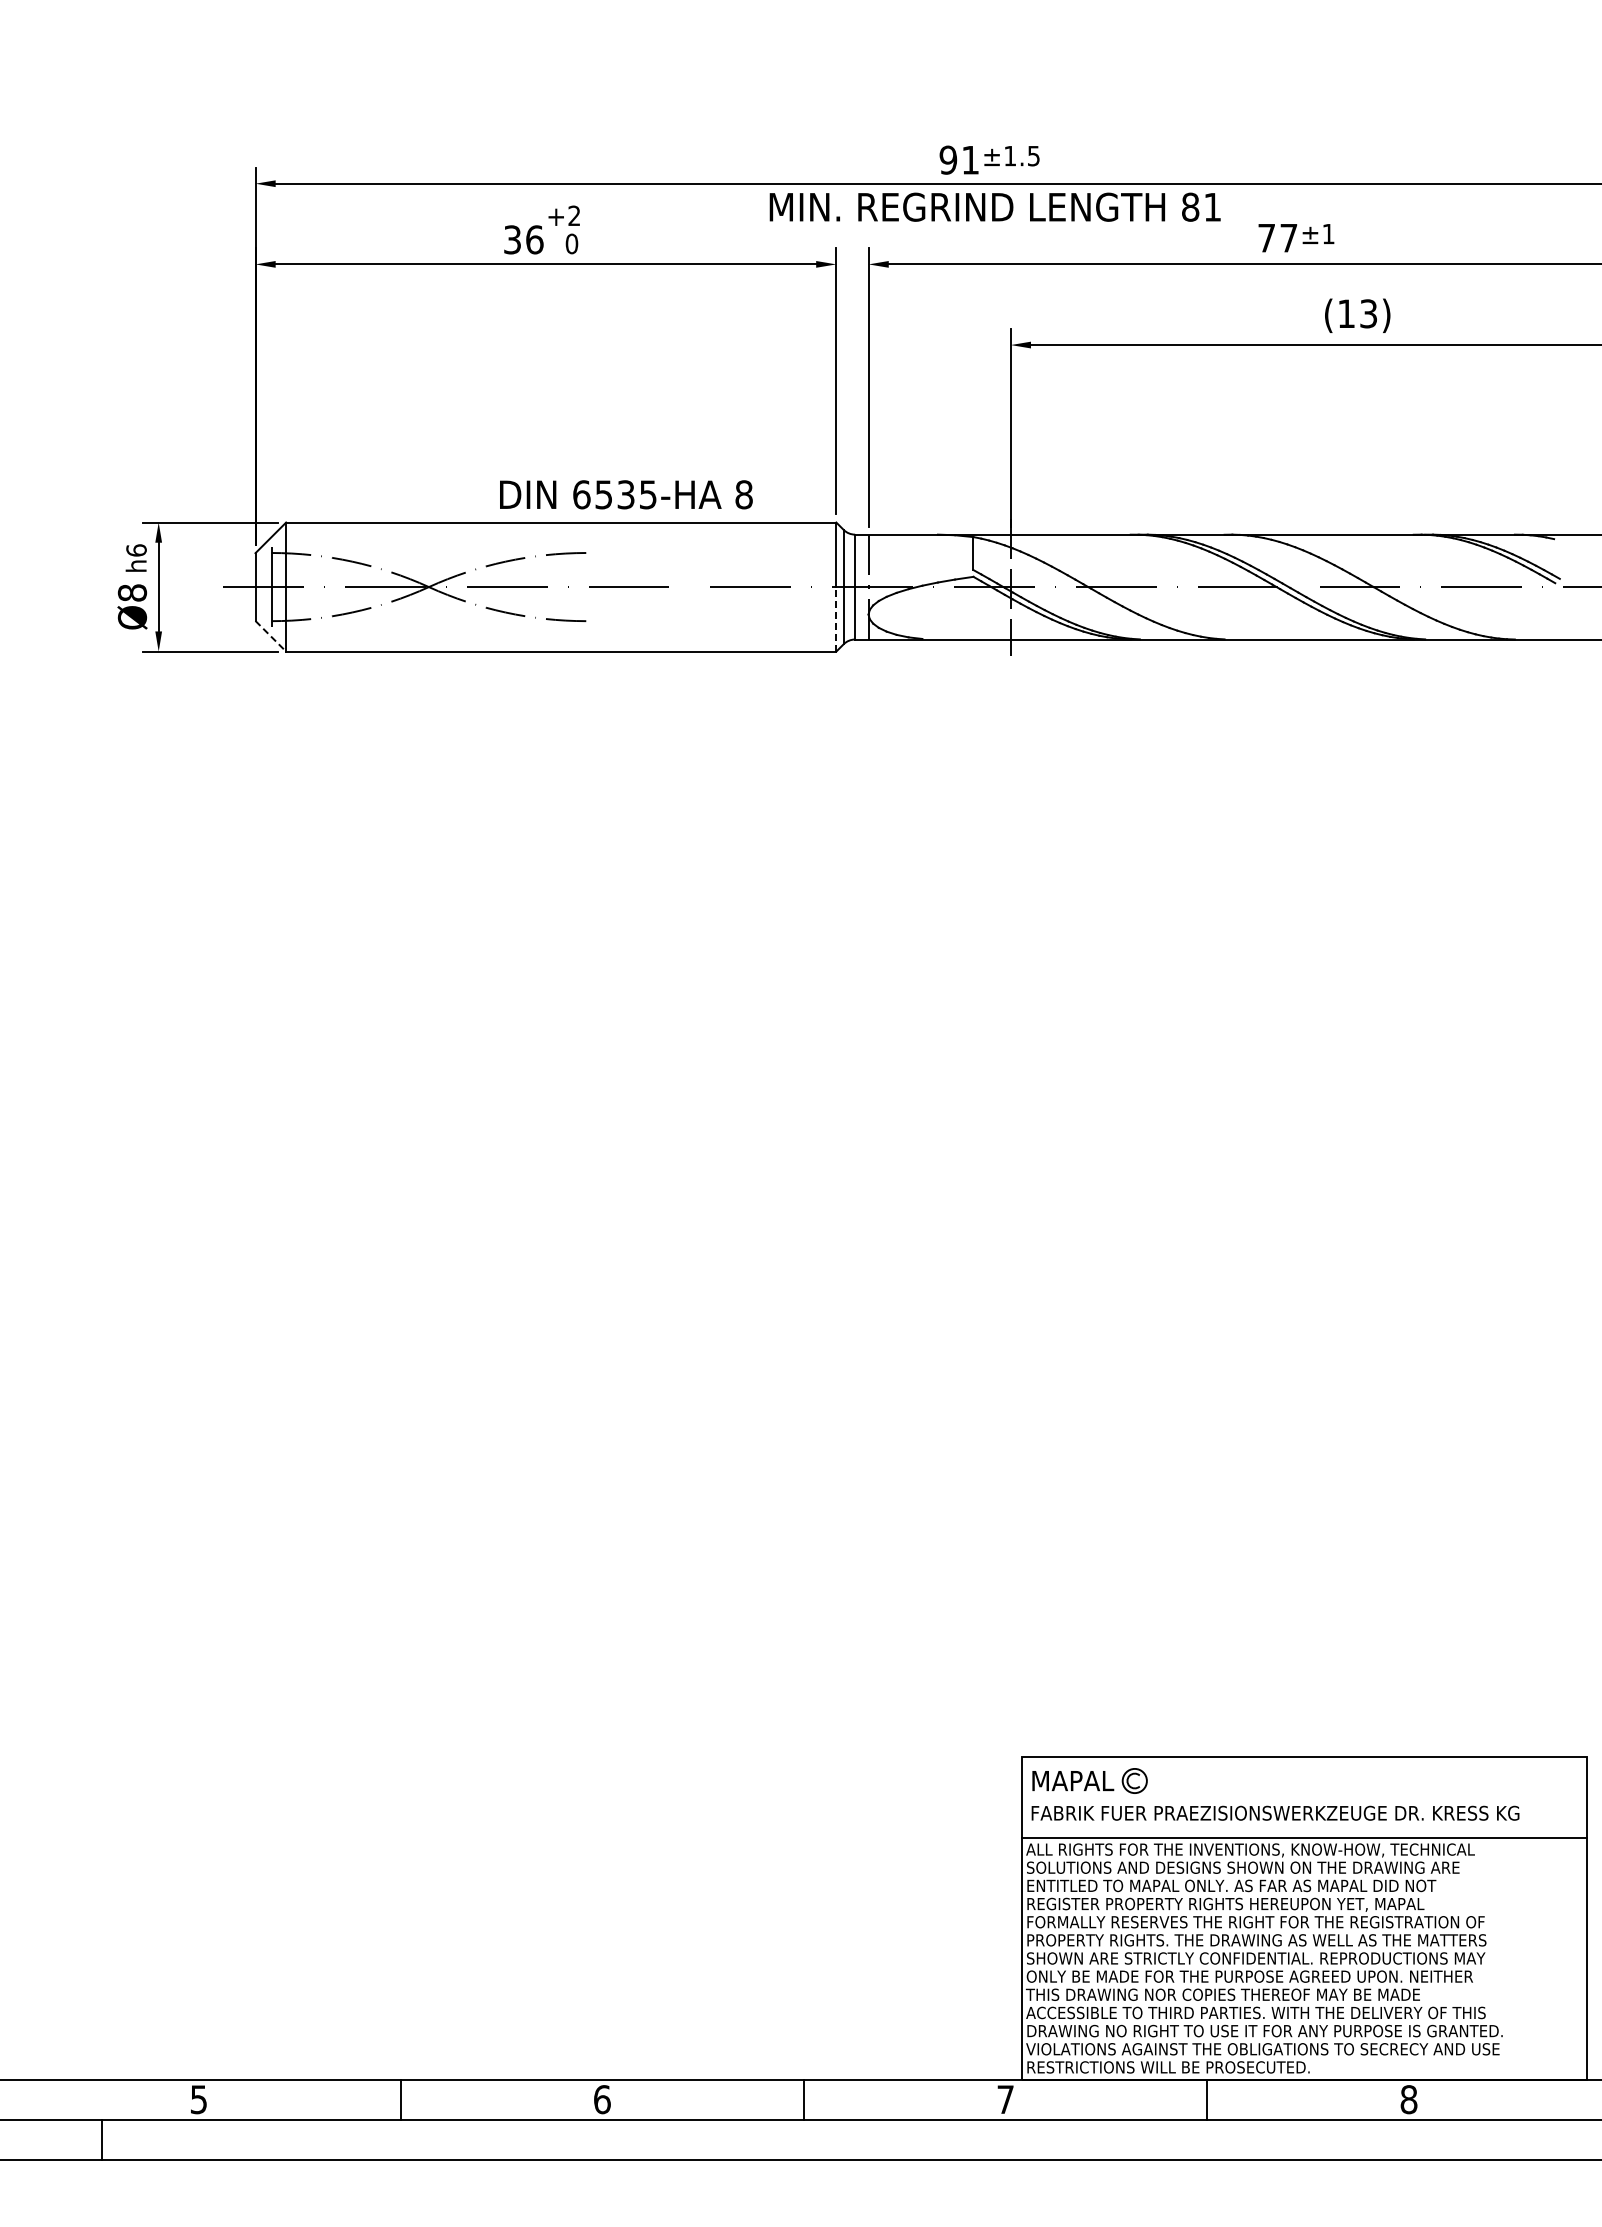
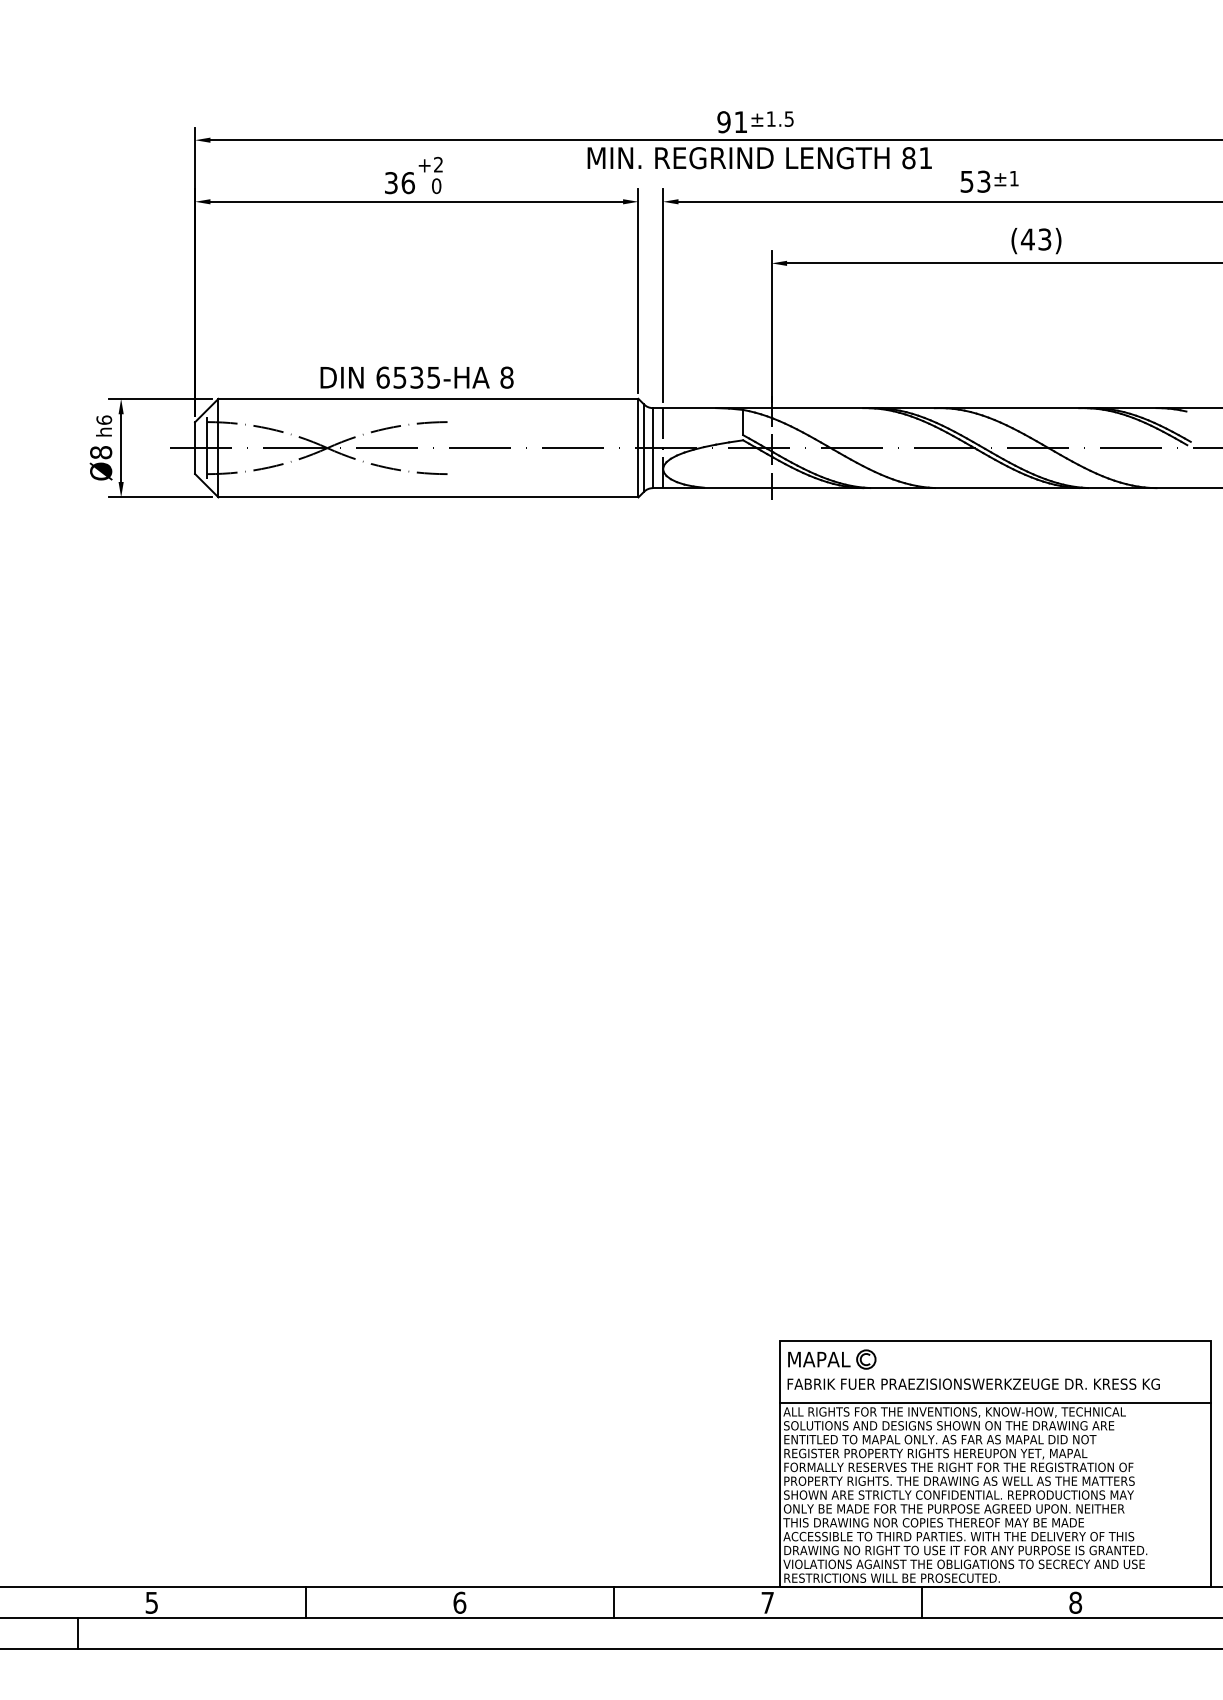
text: (1277, 237) -> (975, 181), 77 -> 53
text: (1346, 313) -> (1027, 239), (13) -> (43)
text: (626, 494) -> (417, 377), moved
line: (836, 618) -> (638, 472), dashed -> solid
line: (270, 636) -> (206, 485), dashed -> solid

